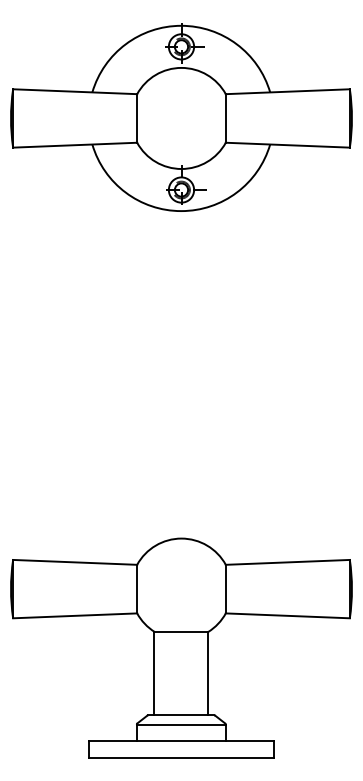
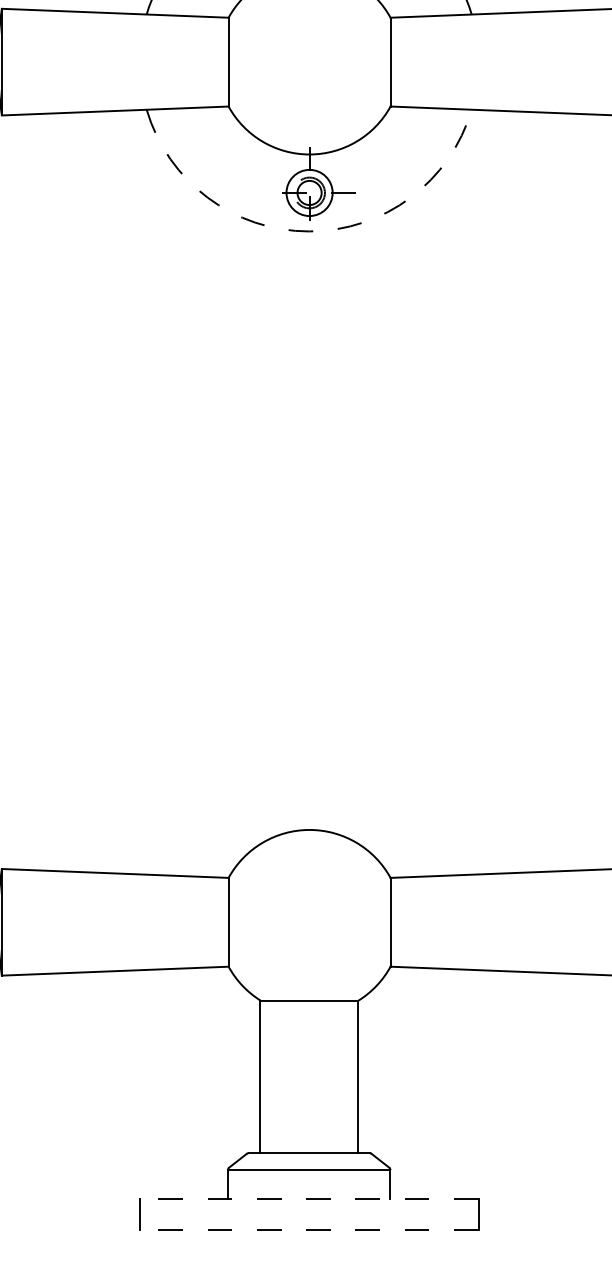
arc: (181, 211) -> (309, 232), solid -> dashed
line: (181, 740) -> (309, 1198), solid -> dashed
line: (181, 757) -> (309, 1230), solid -> dashed

